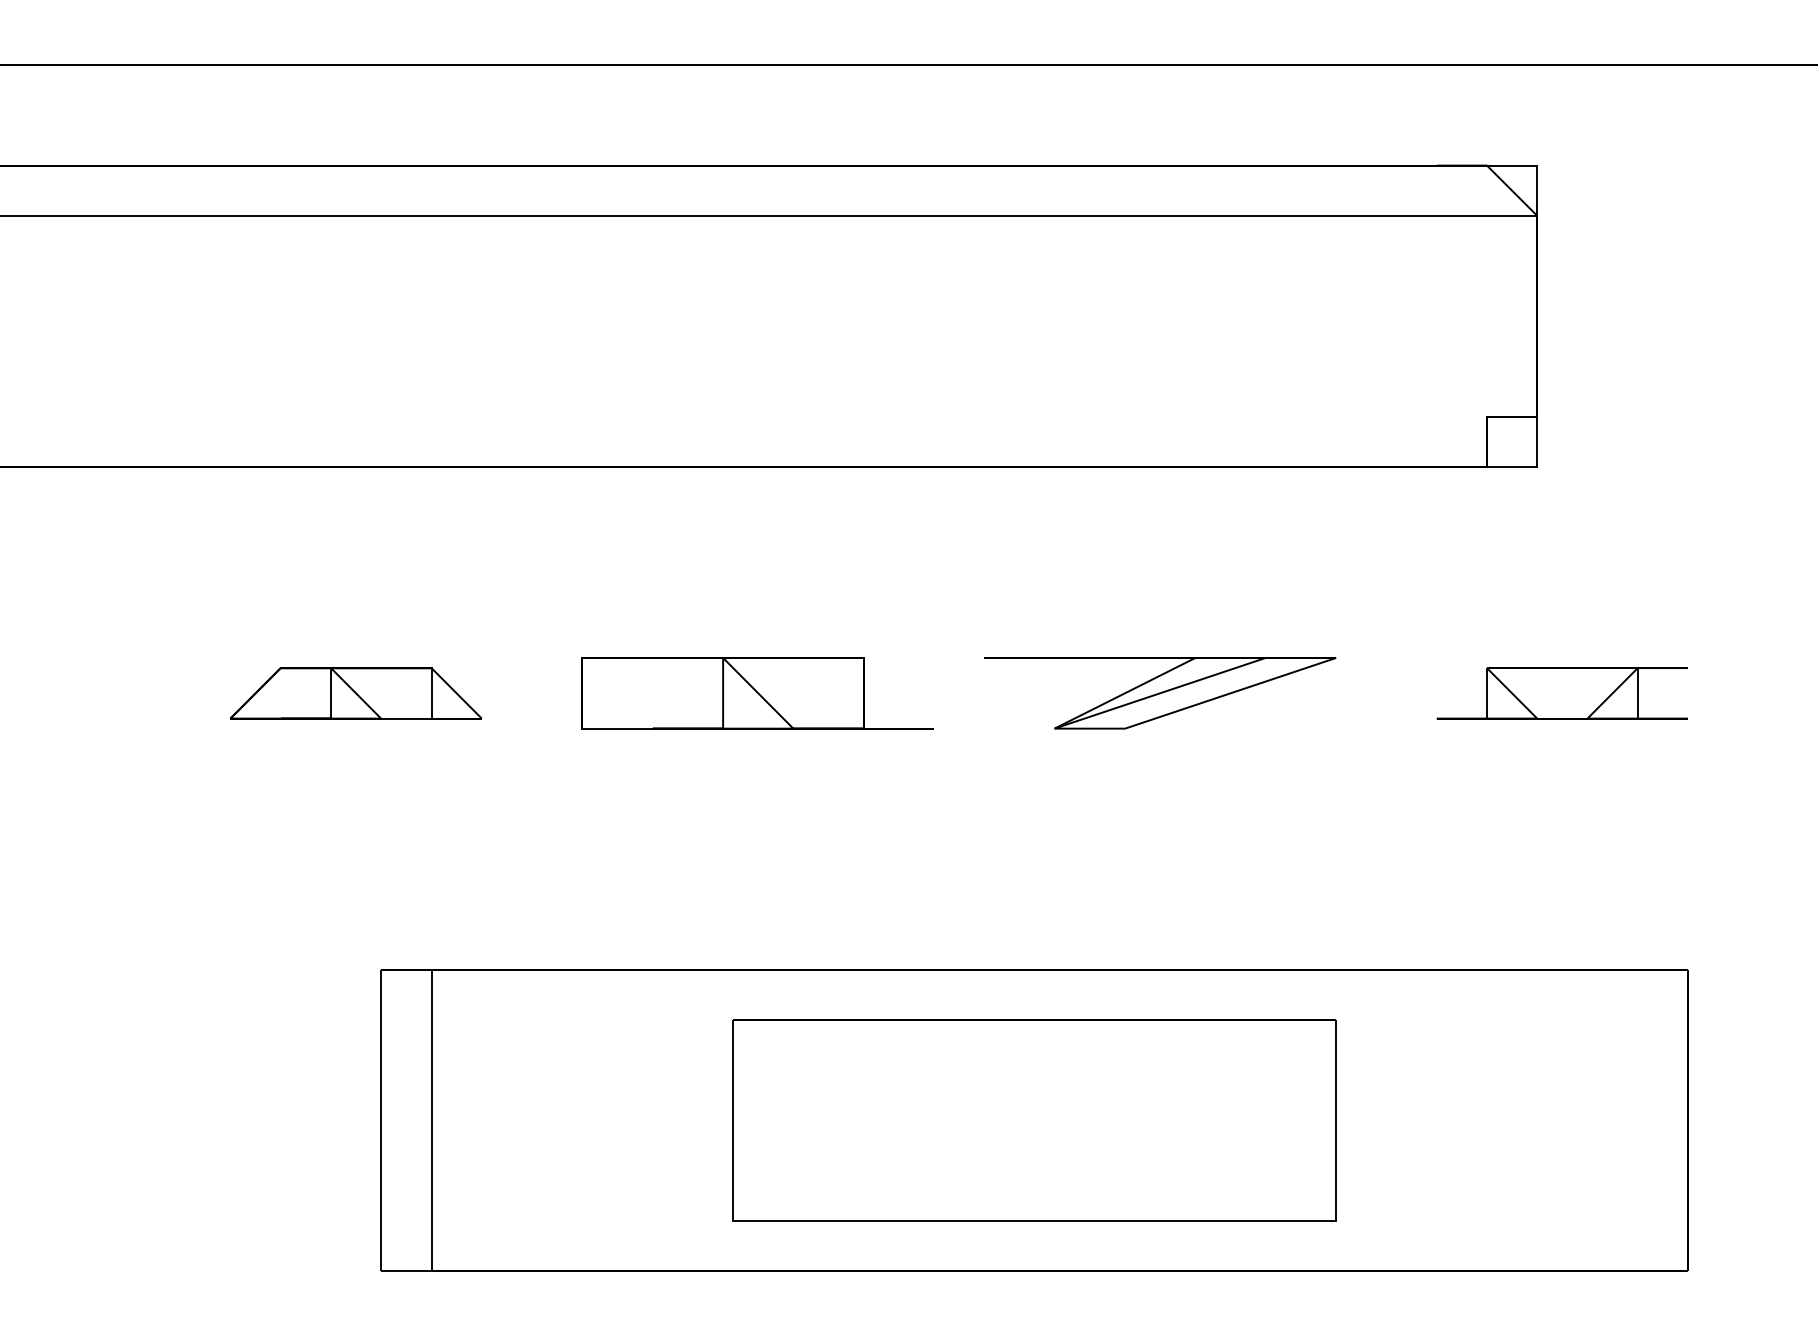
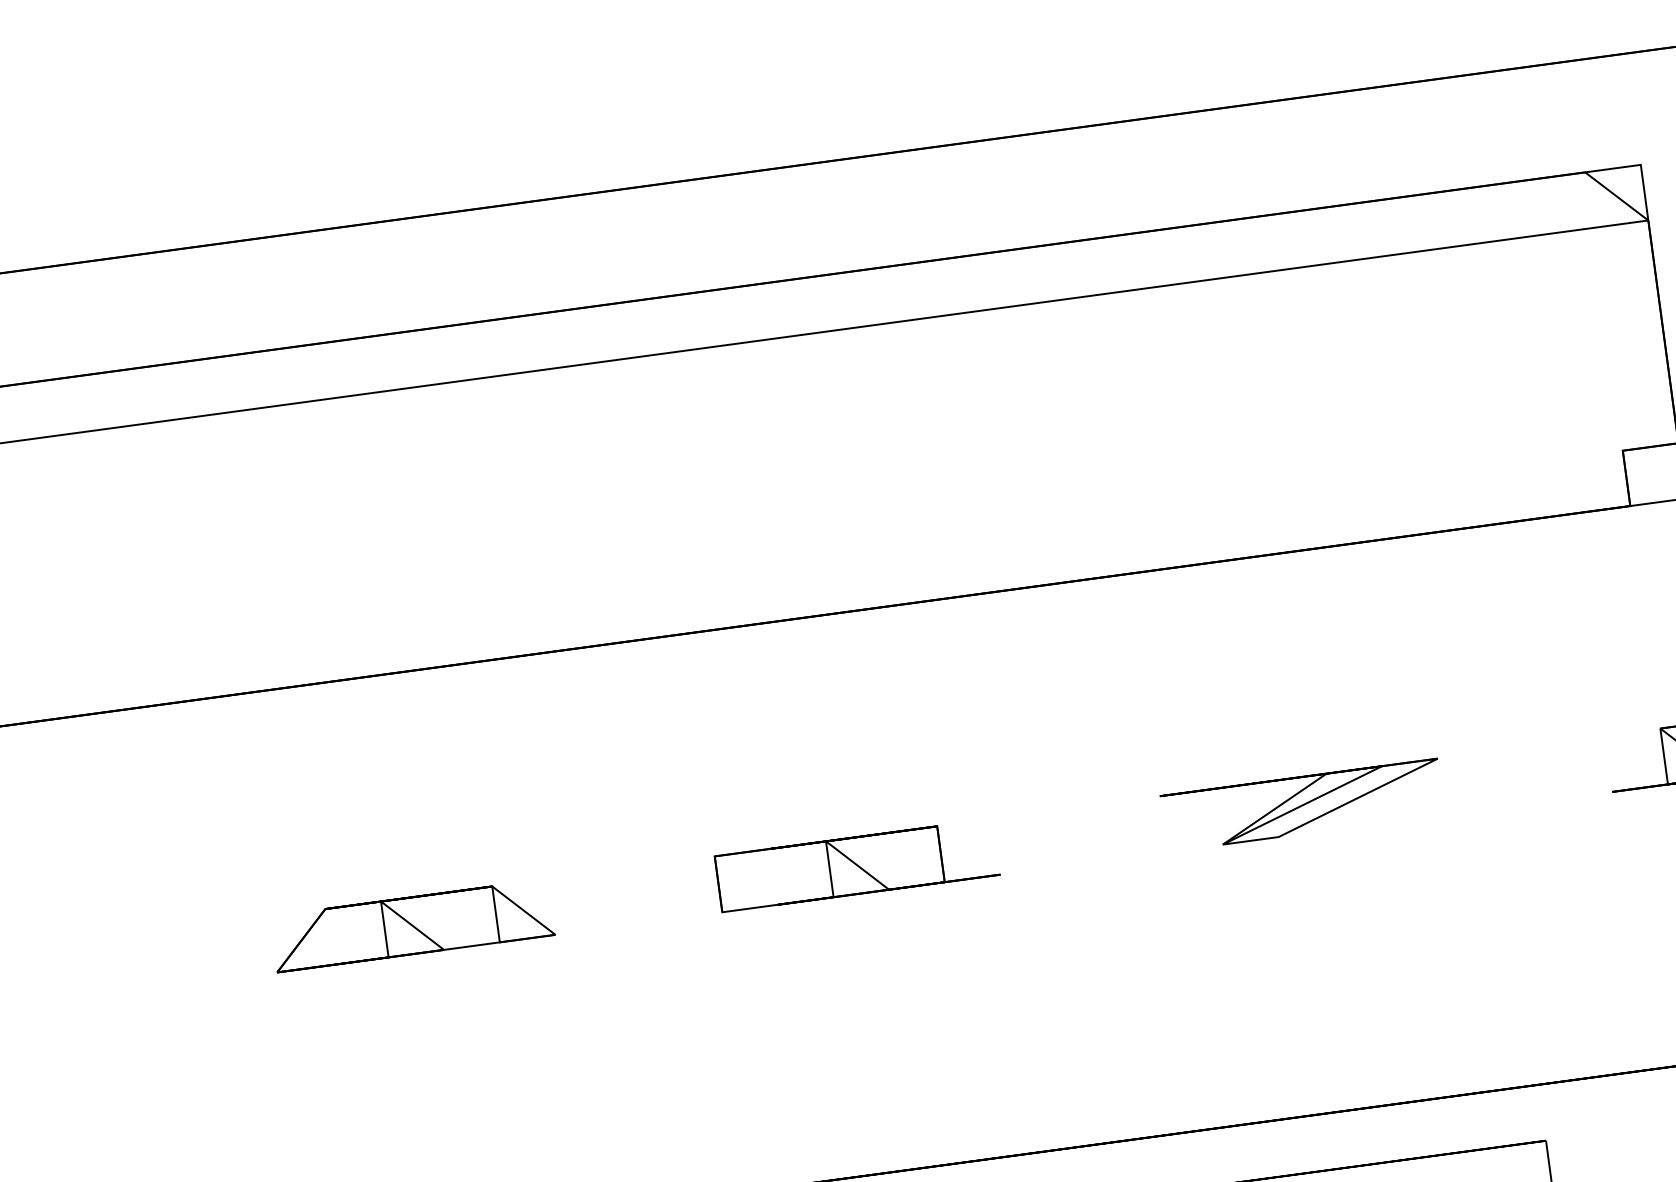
part: (757, 693) -> (856, 865), size x0.71
part: (1160, 693) -> (1302, 805), size x0.71

